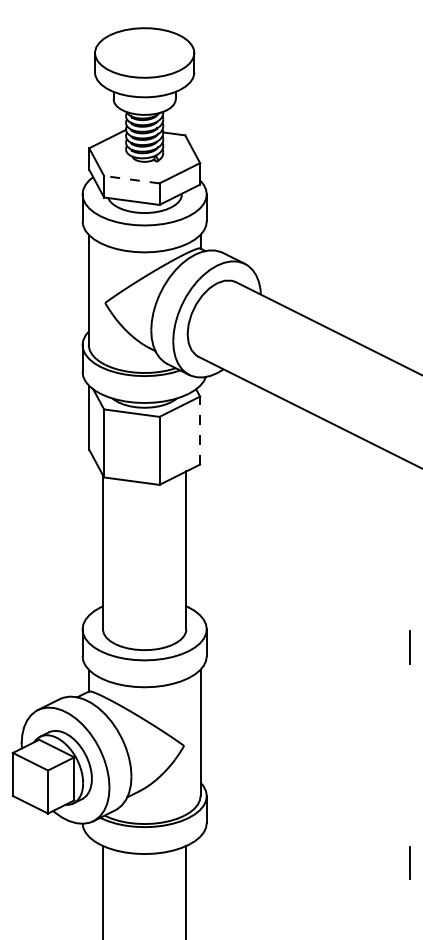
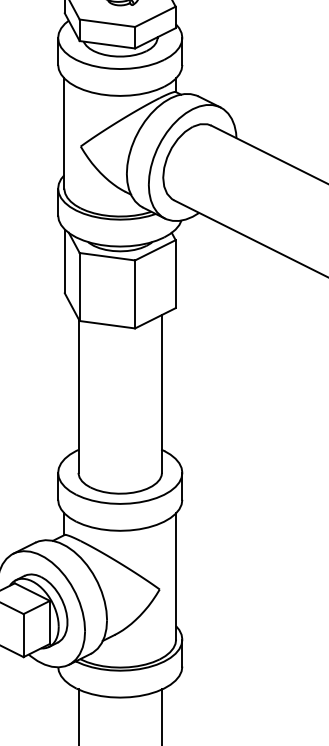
line: (131, 179) -> (107, 23), dashed -> solid
line: (200, 430) -> (176, 274), dashed -> solid

